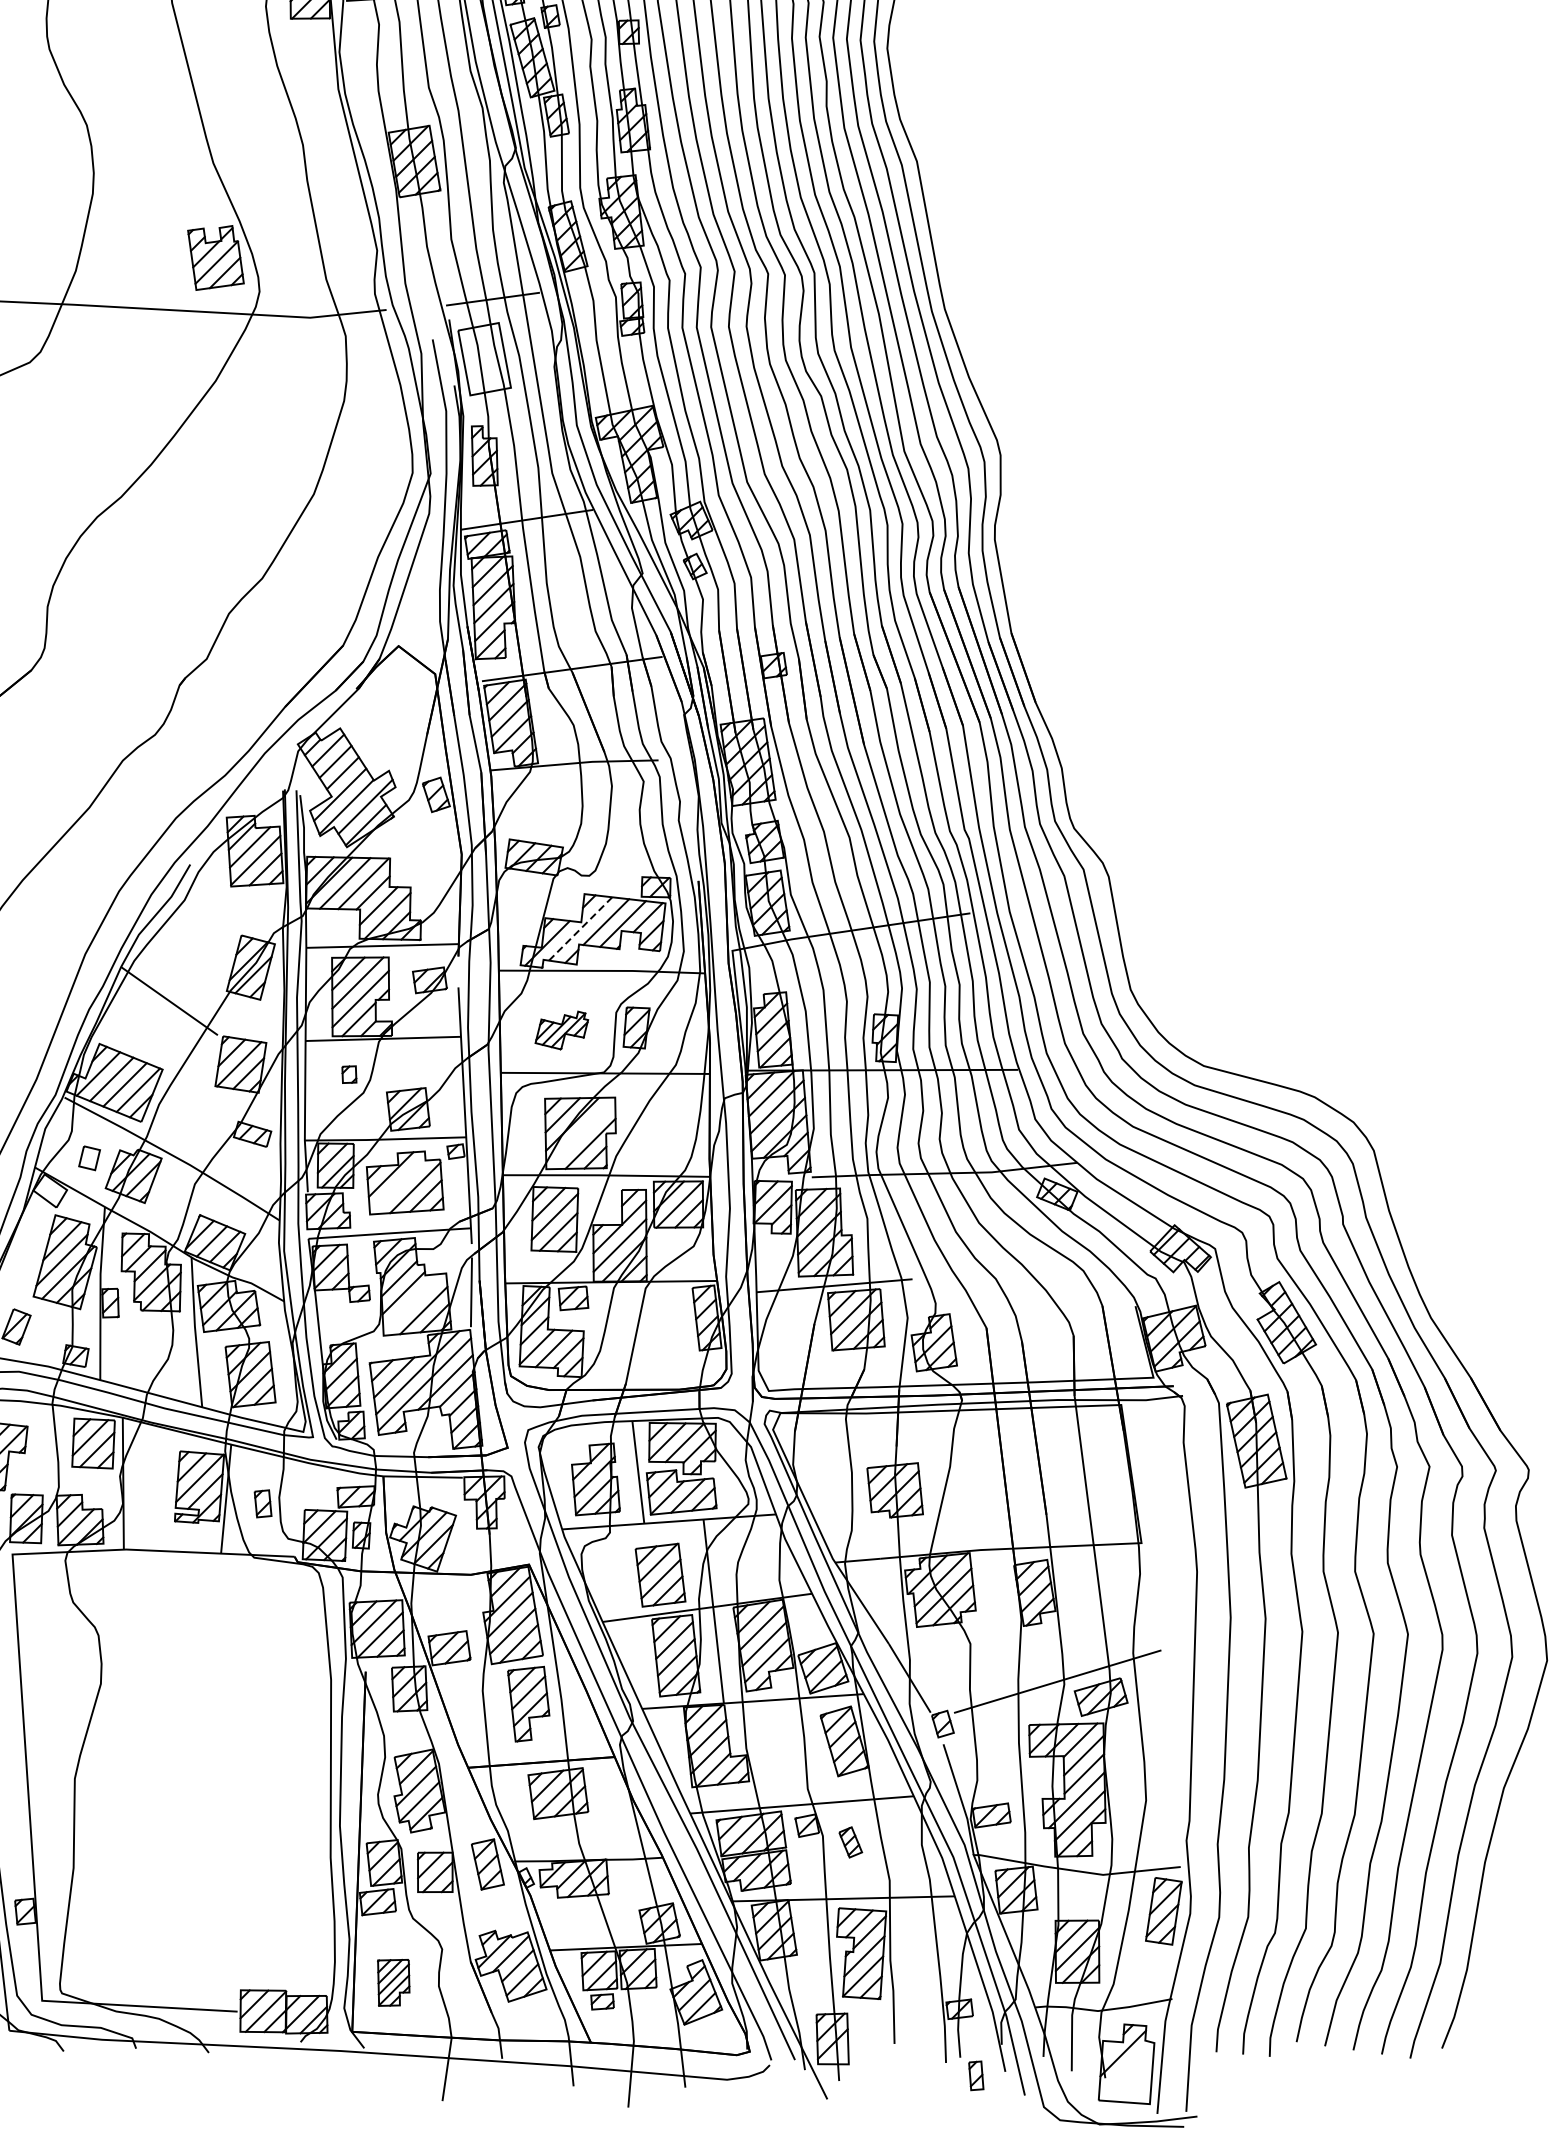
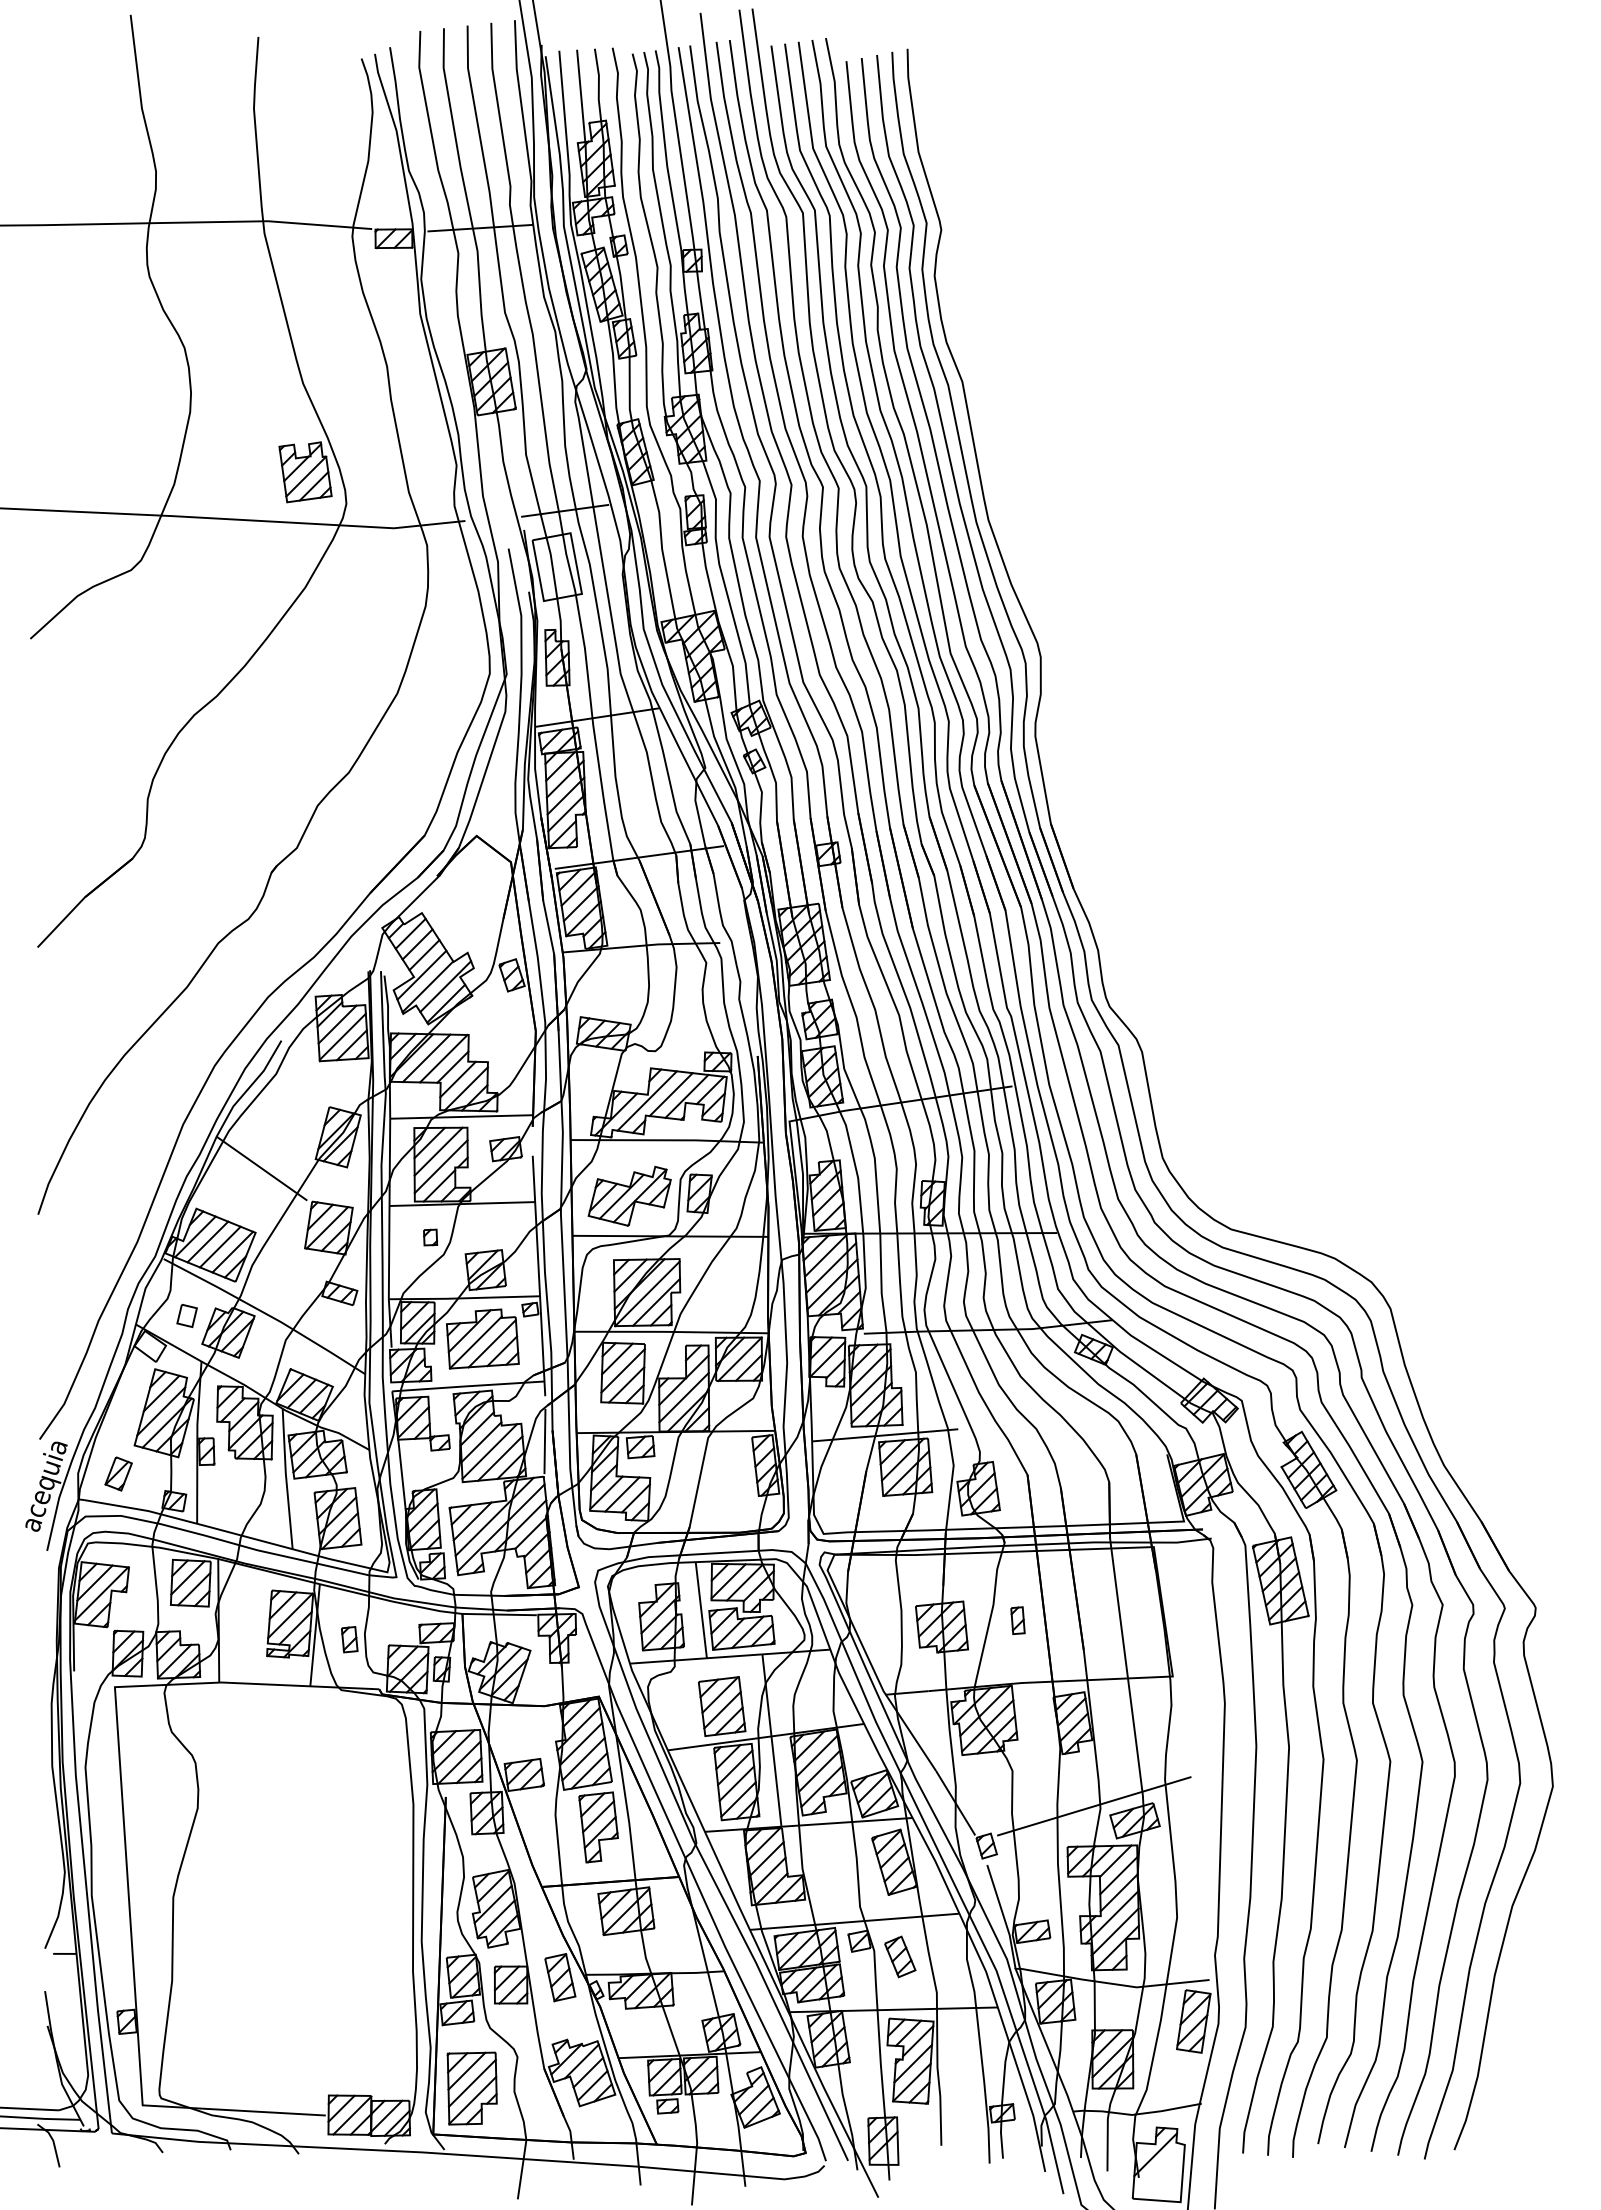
line: (580, 929) -> (647, 1101), dashed -> solid
part: (561, 1029) -> (629, 1195), size x1.67
line: (580, 1134) -> (647, 1293), added
line: (397, 1186) -> (475, 1342), added
line: (412, 1303) -> (489, 1451), added
part: (850, 1841) -> (900, 1956), size x1.43
part: (393, 1982) -> (471, 2088), size x1.67
part: (975, 2075) -> (1017, 1620), moved

